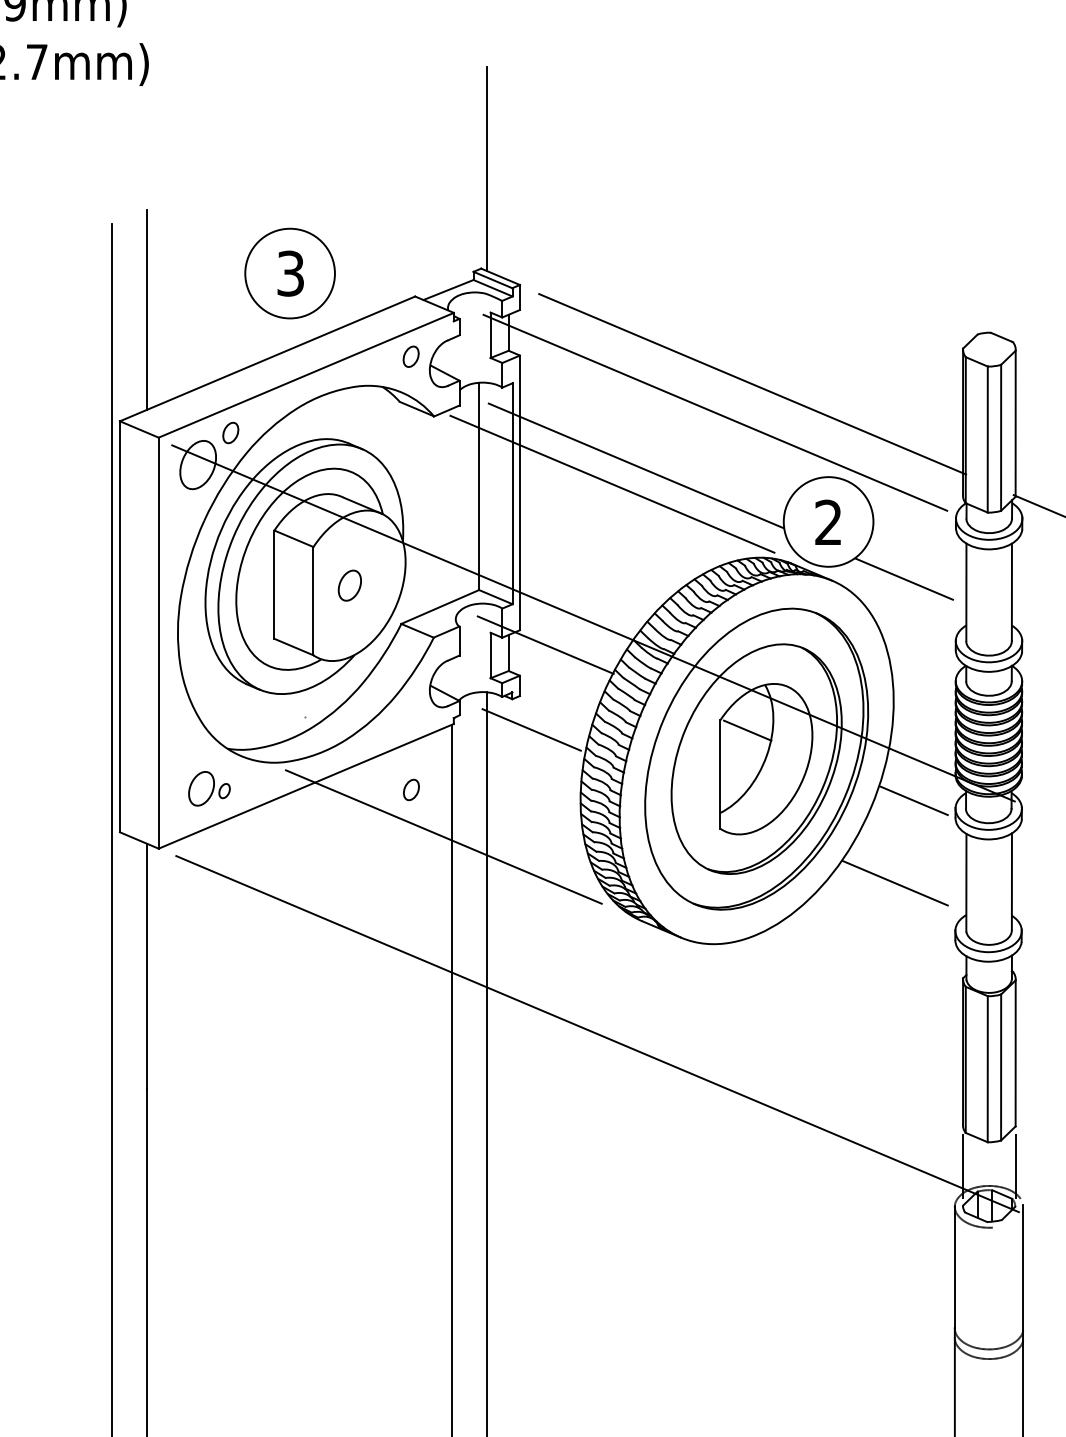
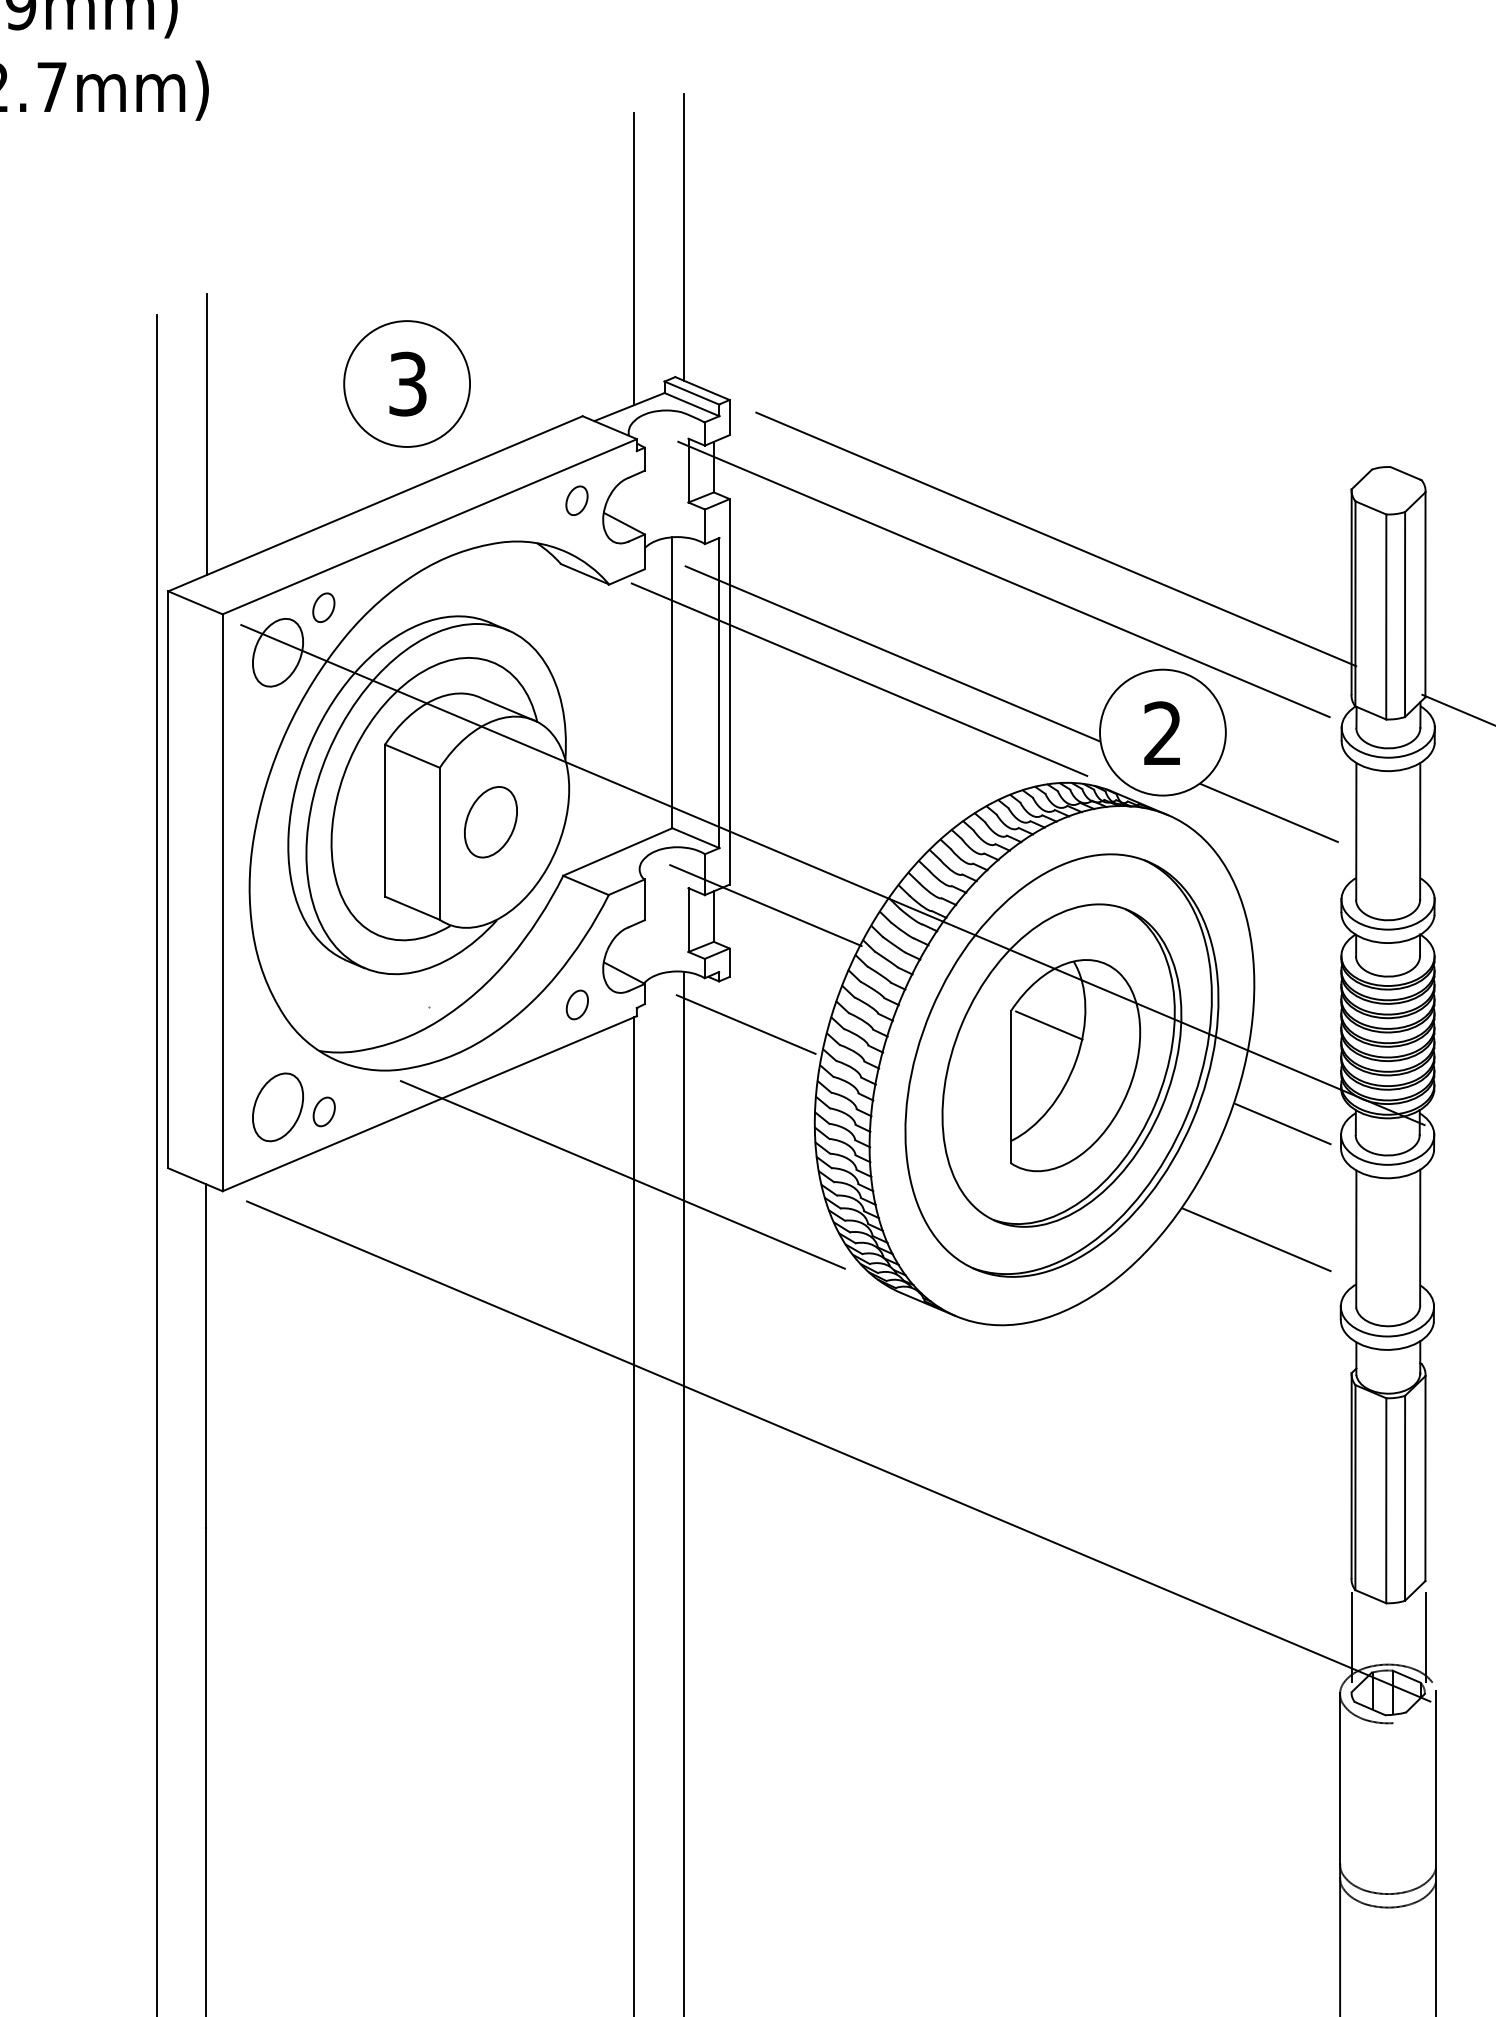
line: (452, 184) -> (635, 258), added
part: (349, 585) -> (490, 821), size x1.67
part: (209, 788) -> (293, 1106), size x1.43
part: (411, 789) -> (577, 1004), moved

